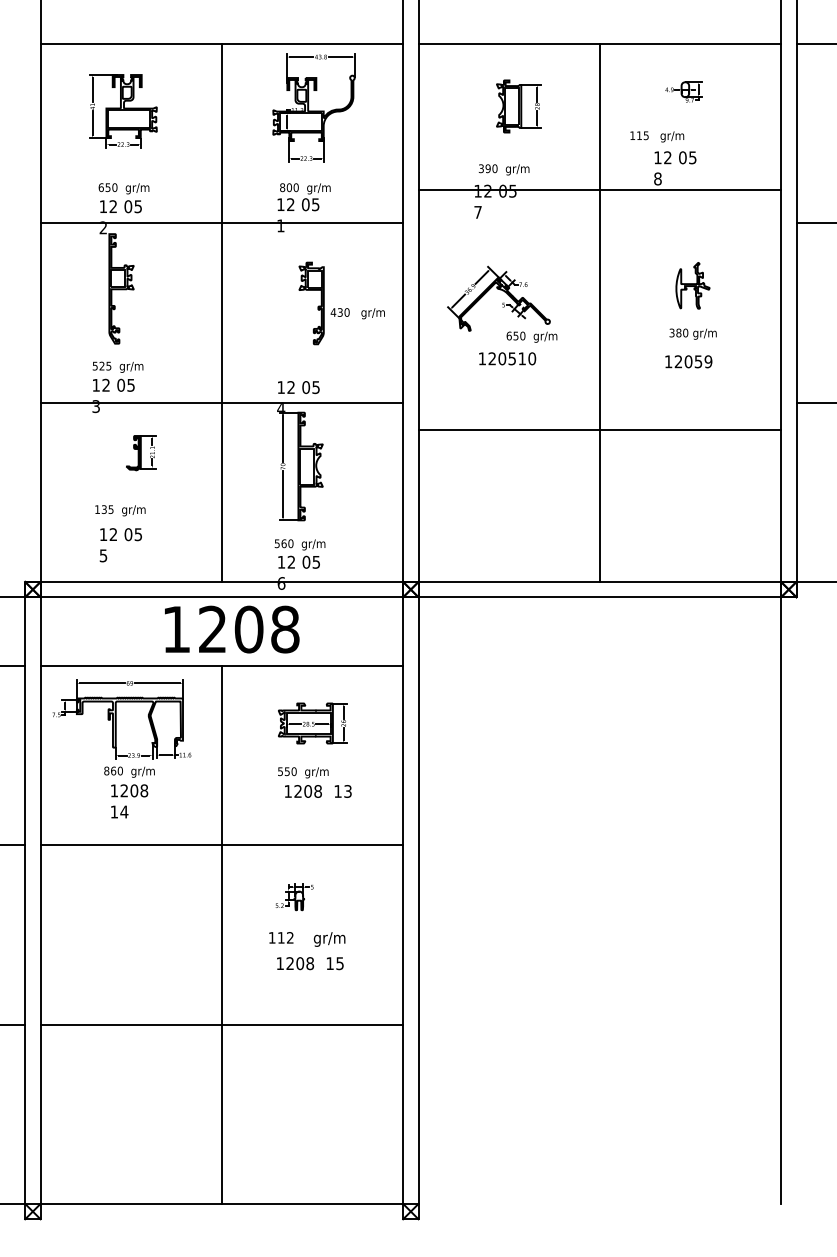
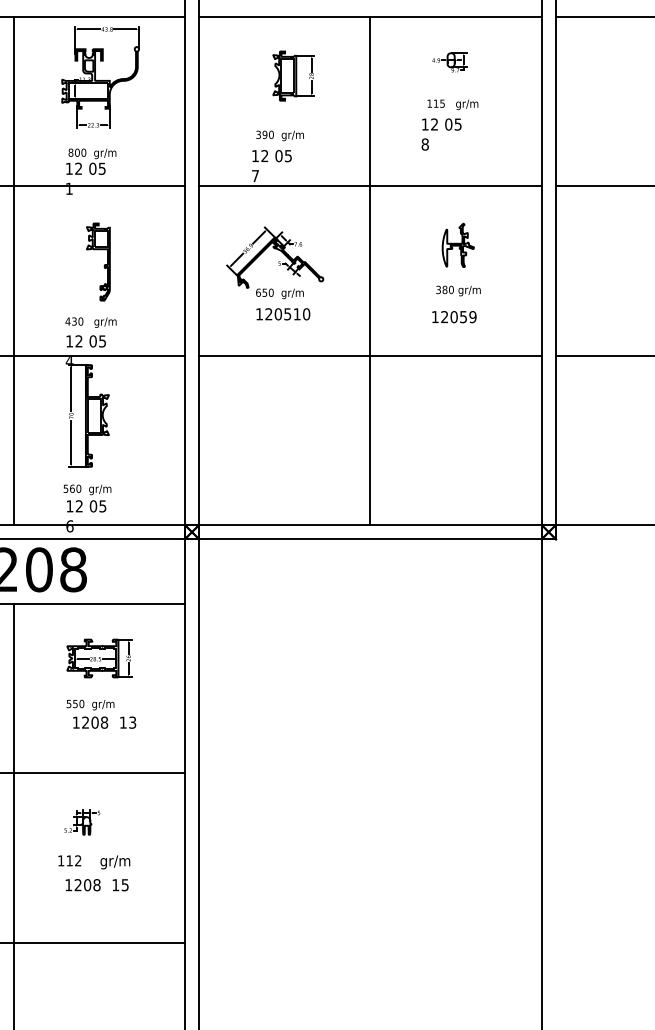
text: (657, 136) -> (453, 104), moved
line: (599, 190) -> (370, 186), moved
text: (357, 313) -> (90, 322), moved
text: (531, 336) -> (279, 293), moved
line: (599, 429) -> (370, 355), moved

